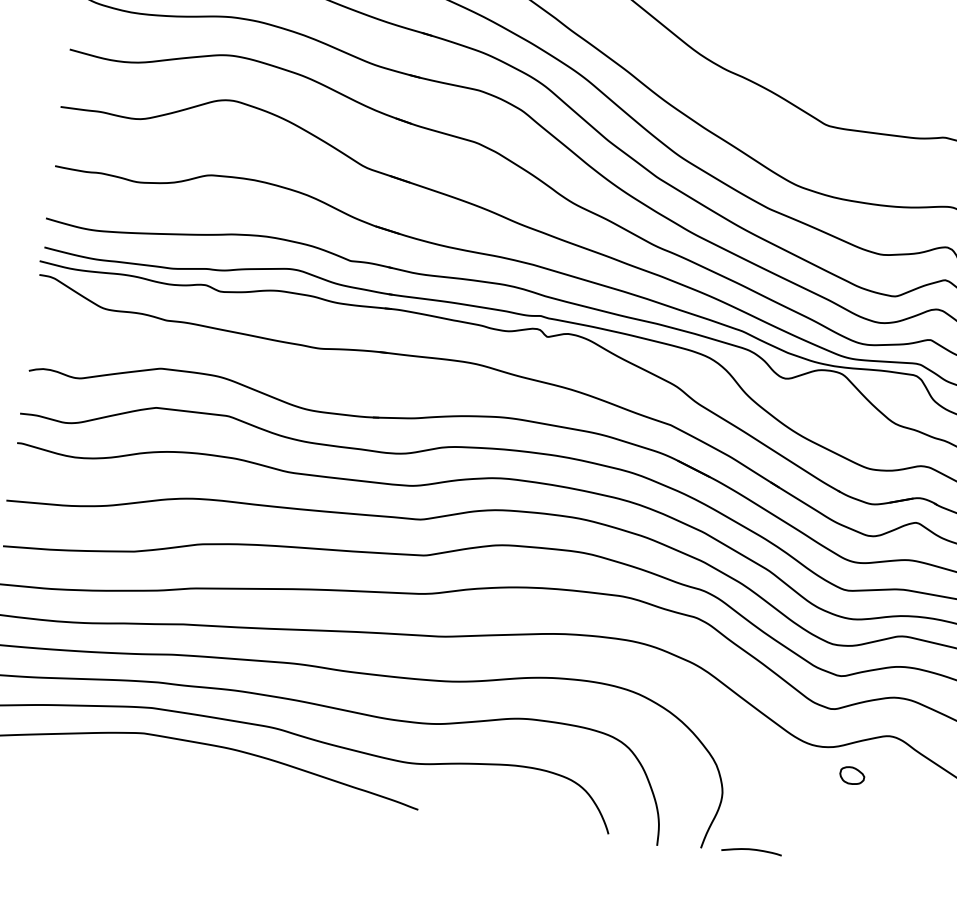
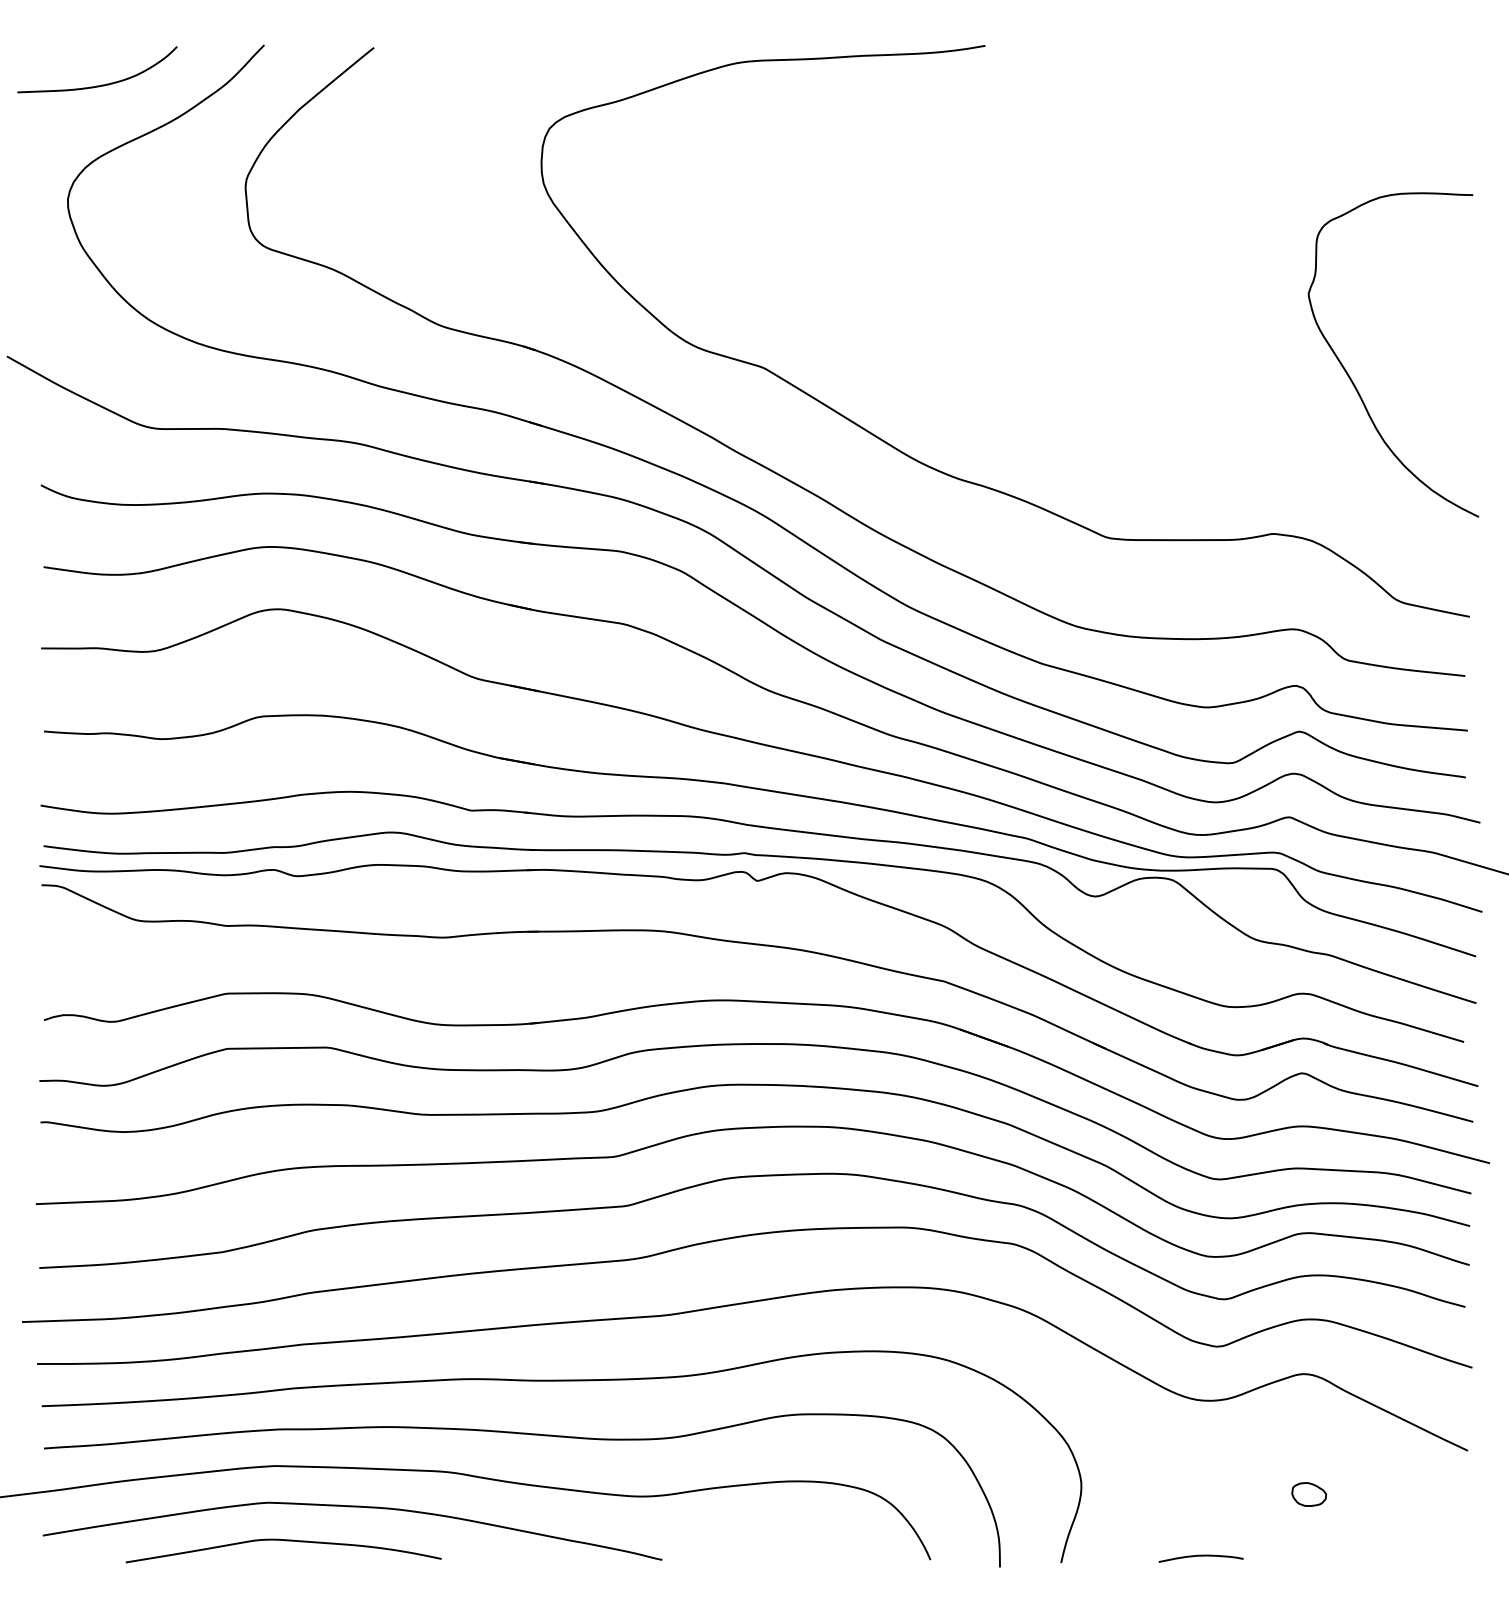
curve: (152, 762) -> (285, 1541), added
part: (852, 775) -> (1309, 1494), moved
curve: (751, 850) -> (1200, 1556), moved

